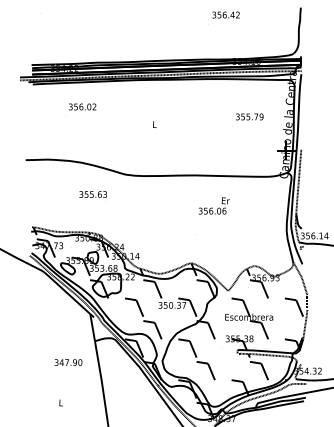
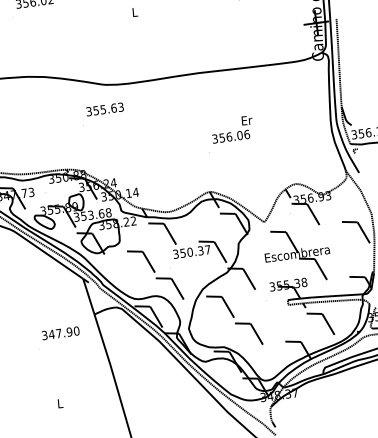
text: (92, 194) -> (104, 109), moved
text: (213, 205) -> (231, 129), moved
text: (68, 362) -> (60, 333), moved

